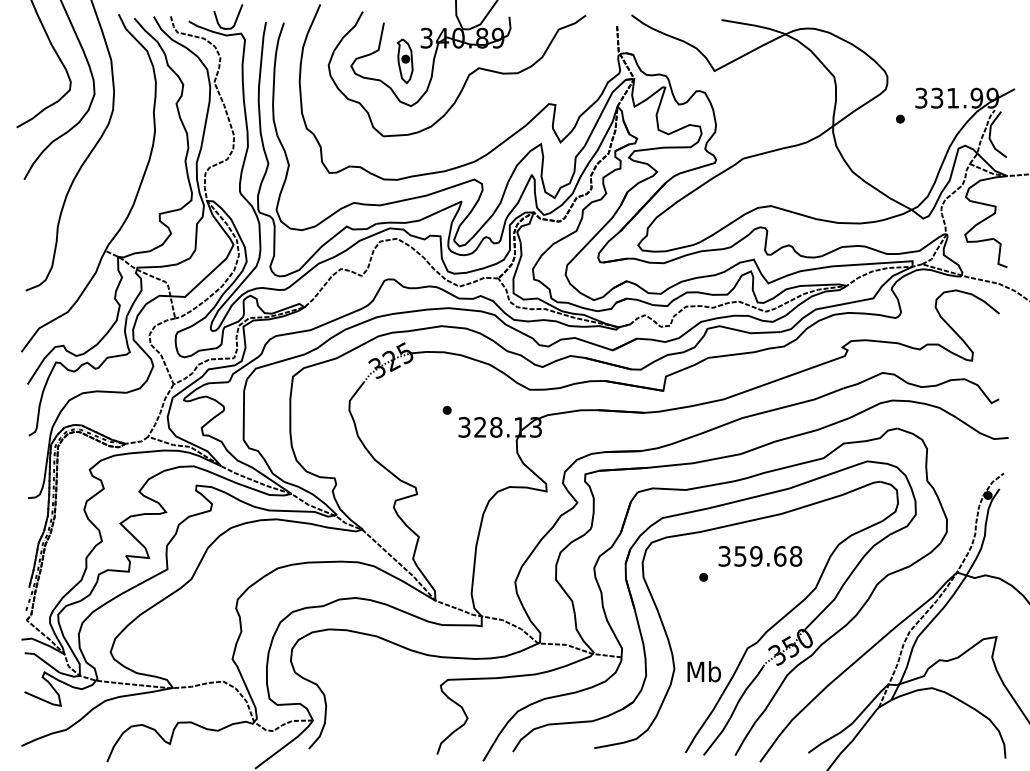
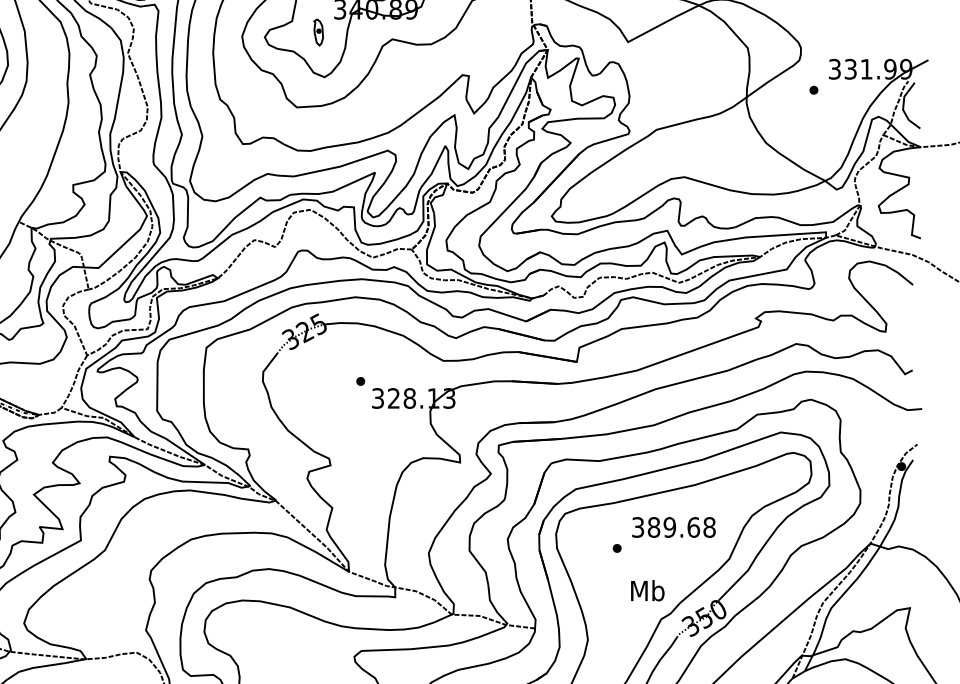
part: (404, 61) -> (318, 32), size x0.6
text: (740, 556) -> (654, 527), 359.68 -> 389.68
text: (703, 671) -> (647, 590), moved

